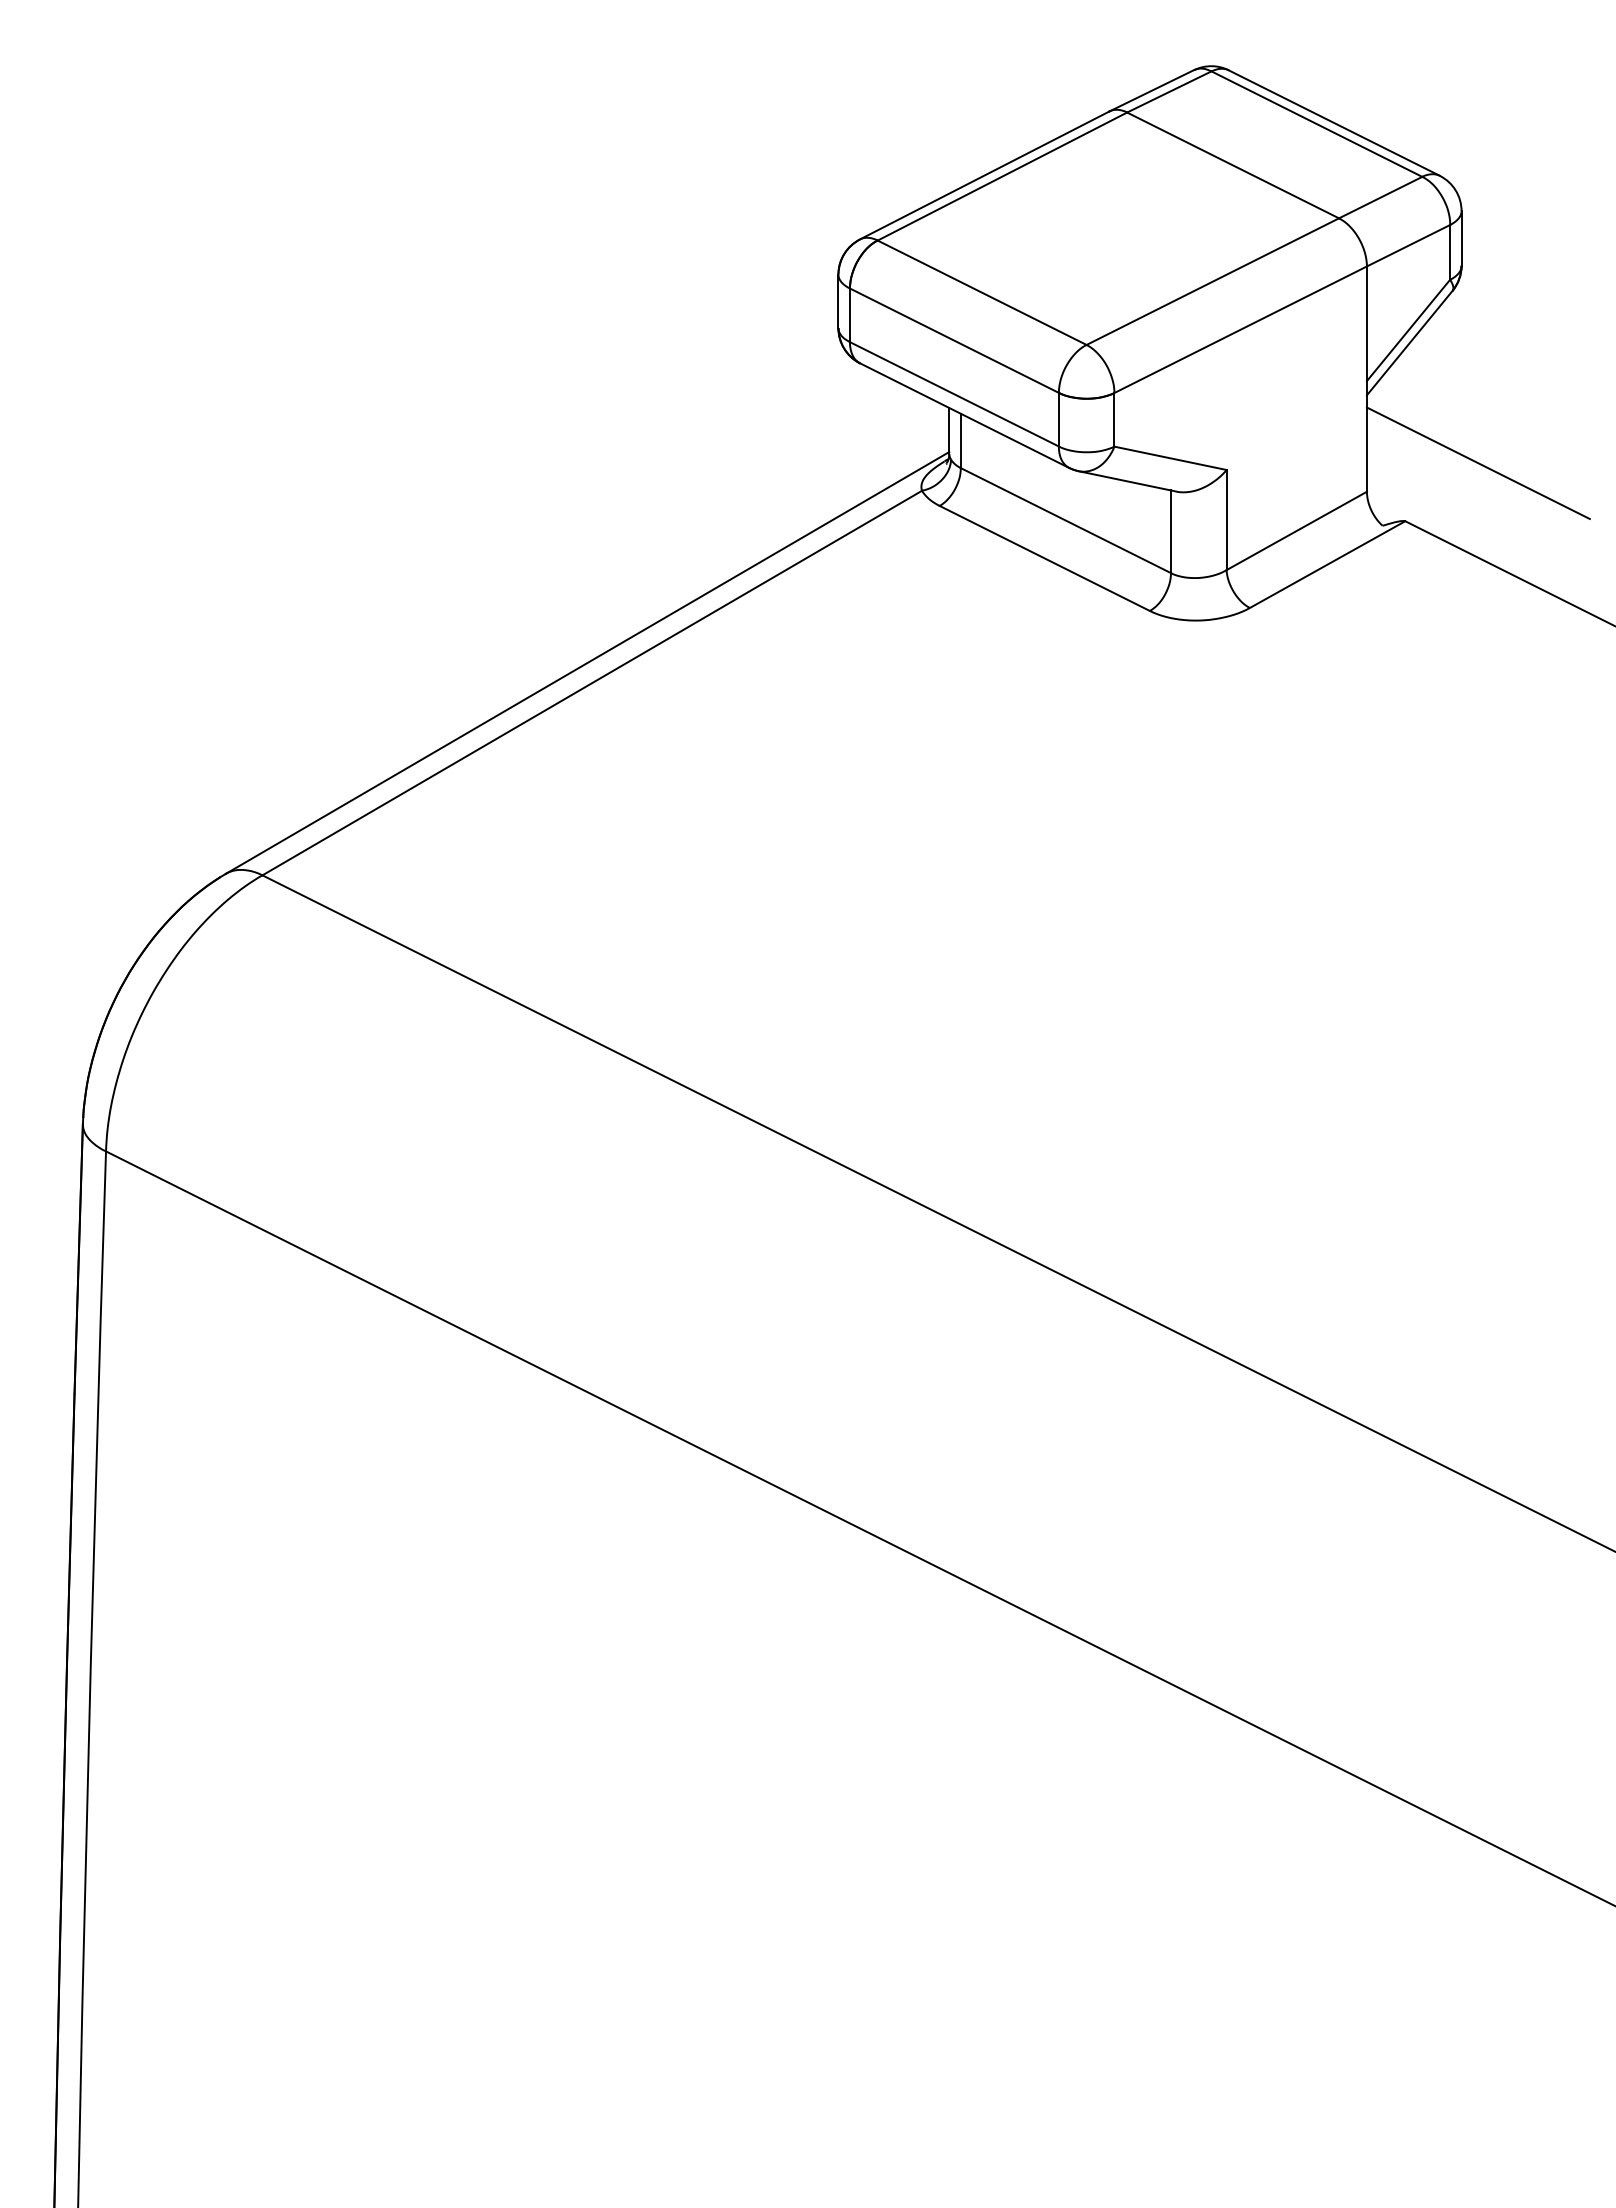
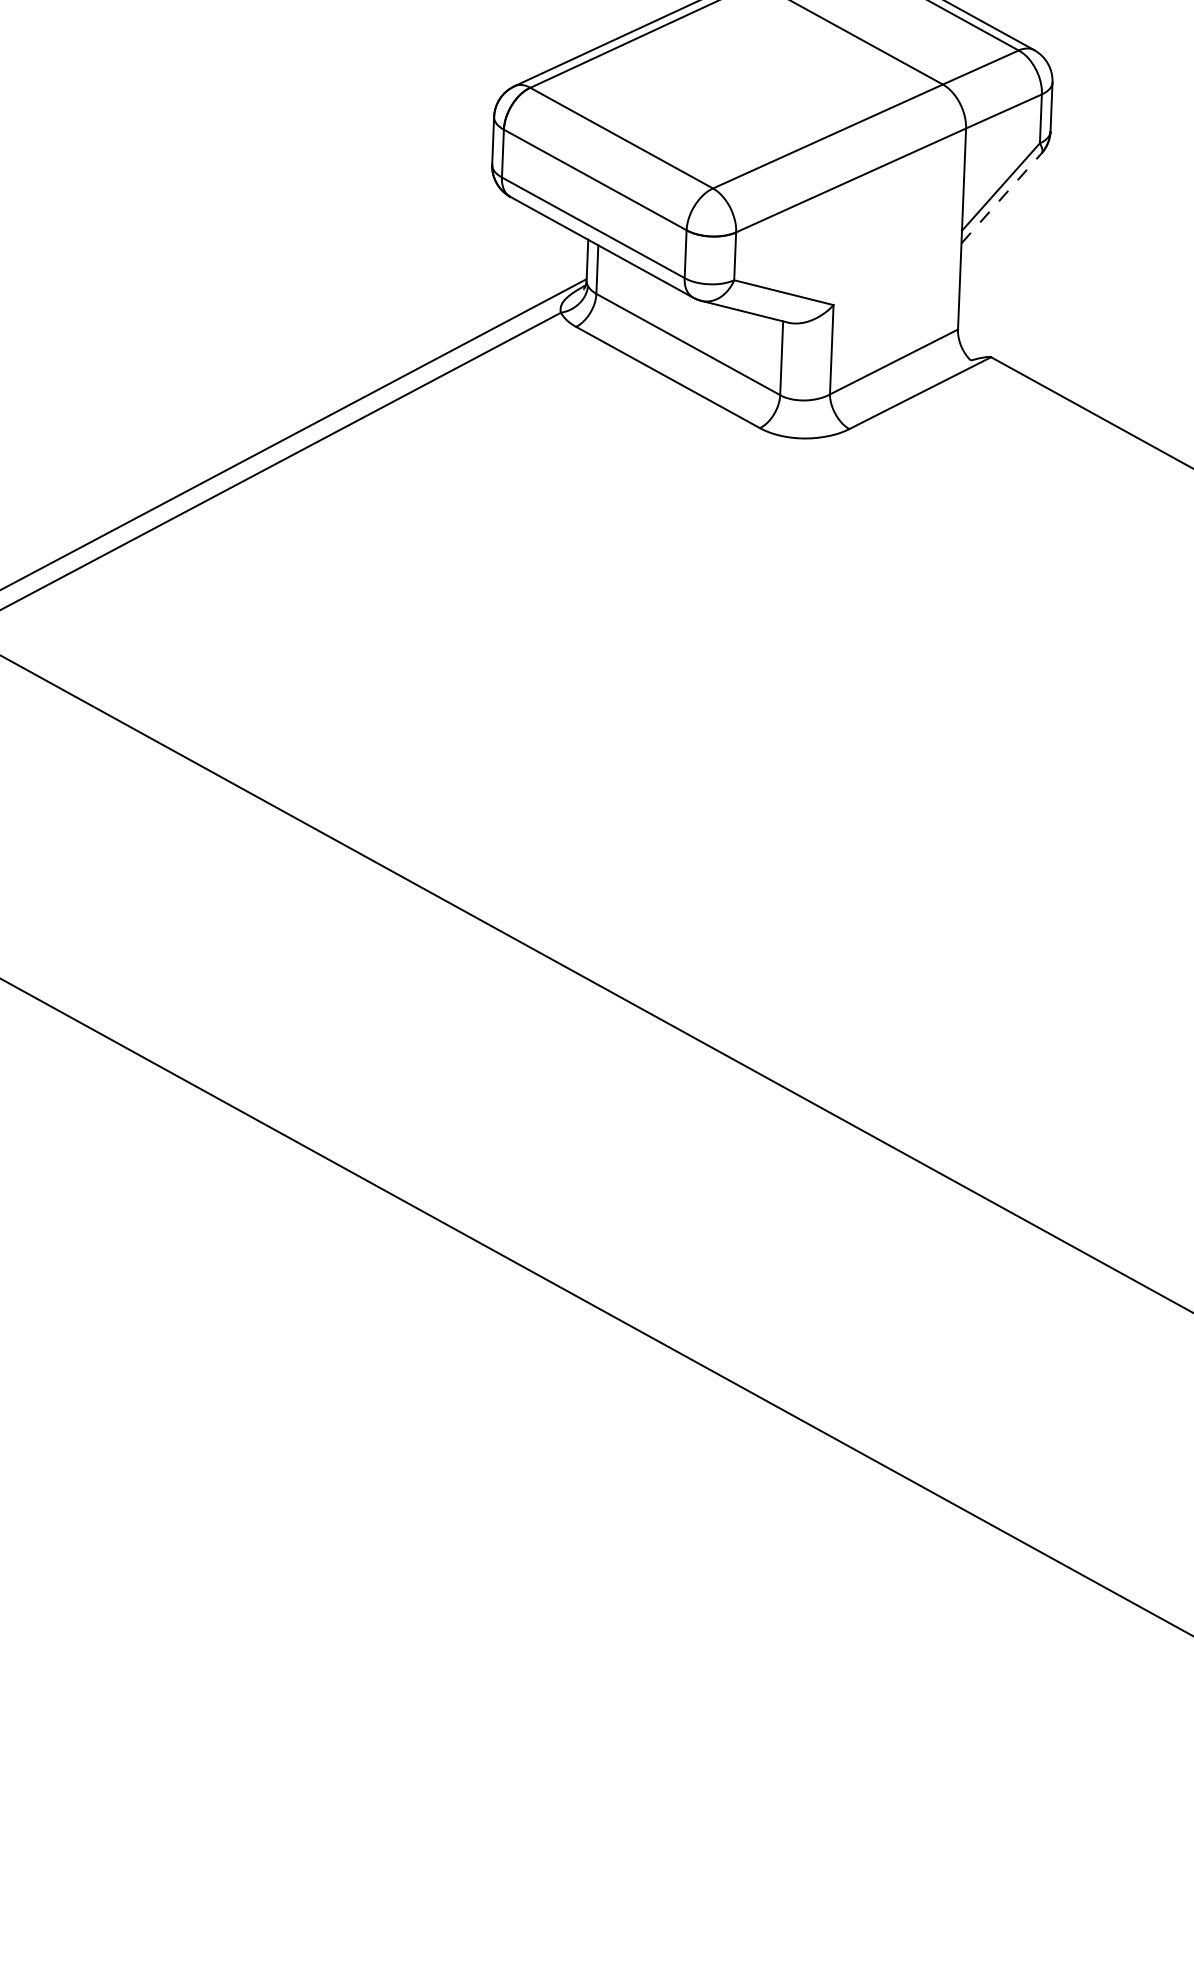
line: (1410, 342) -> (1002, 197), solid -> dashed
line: (1477, 463) -> (1057, 308), removed

